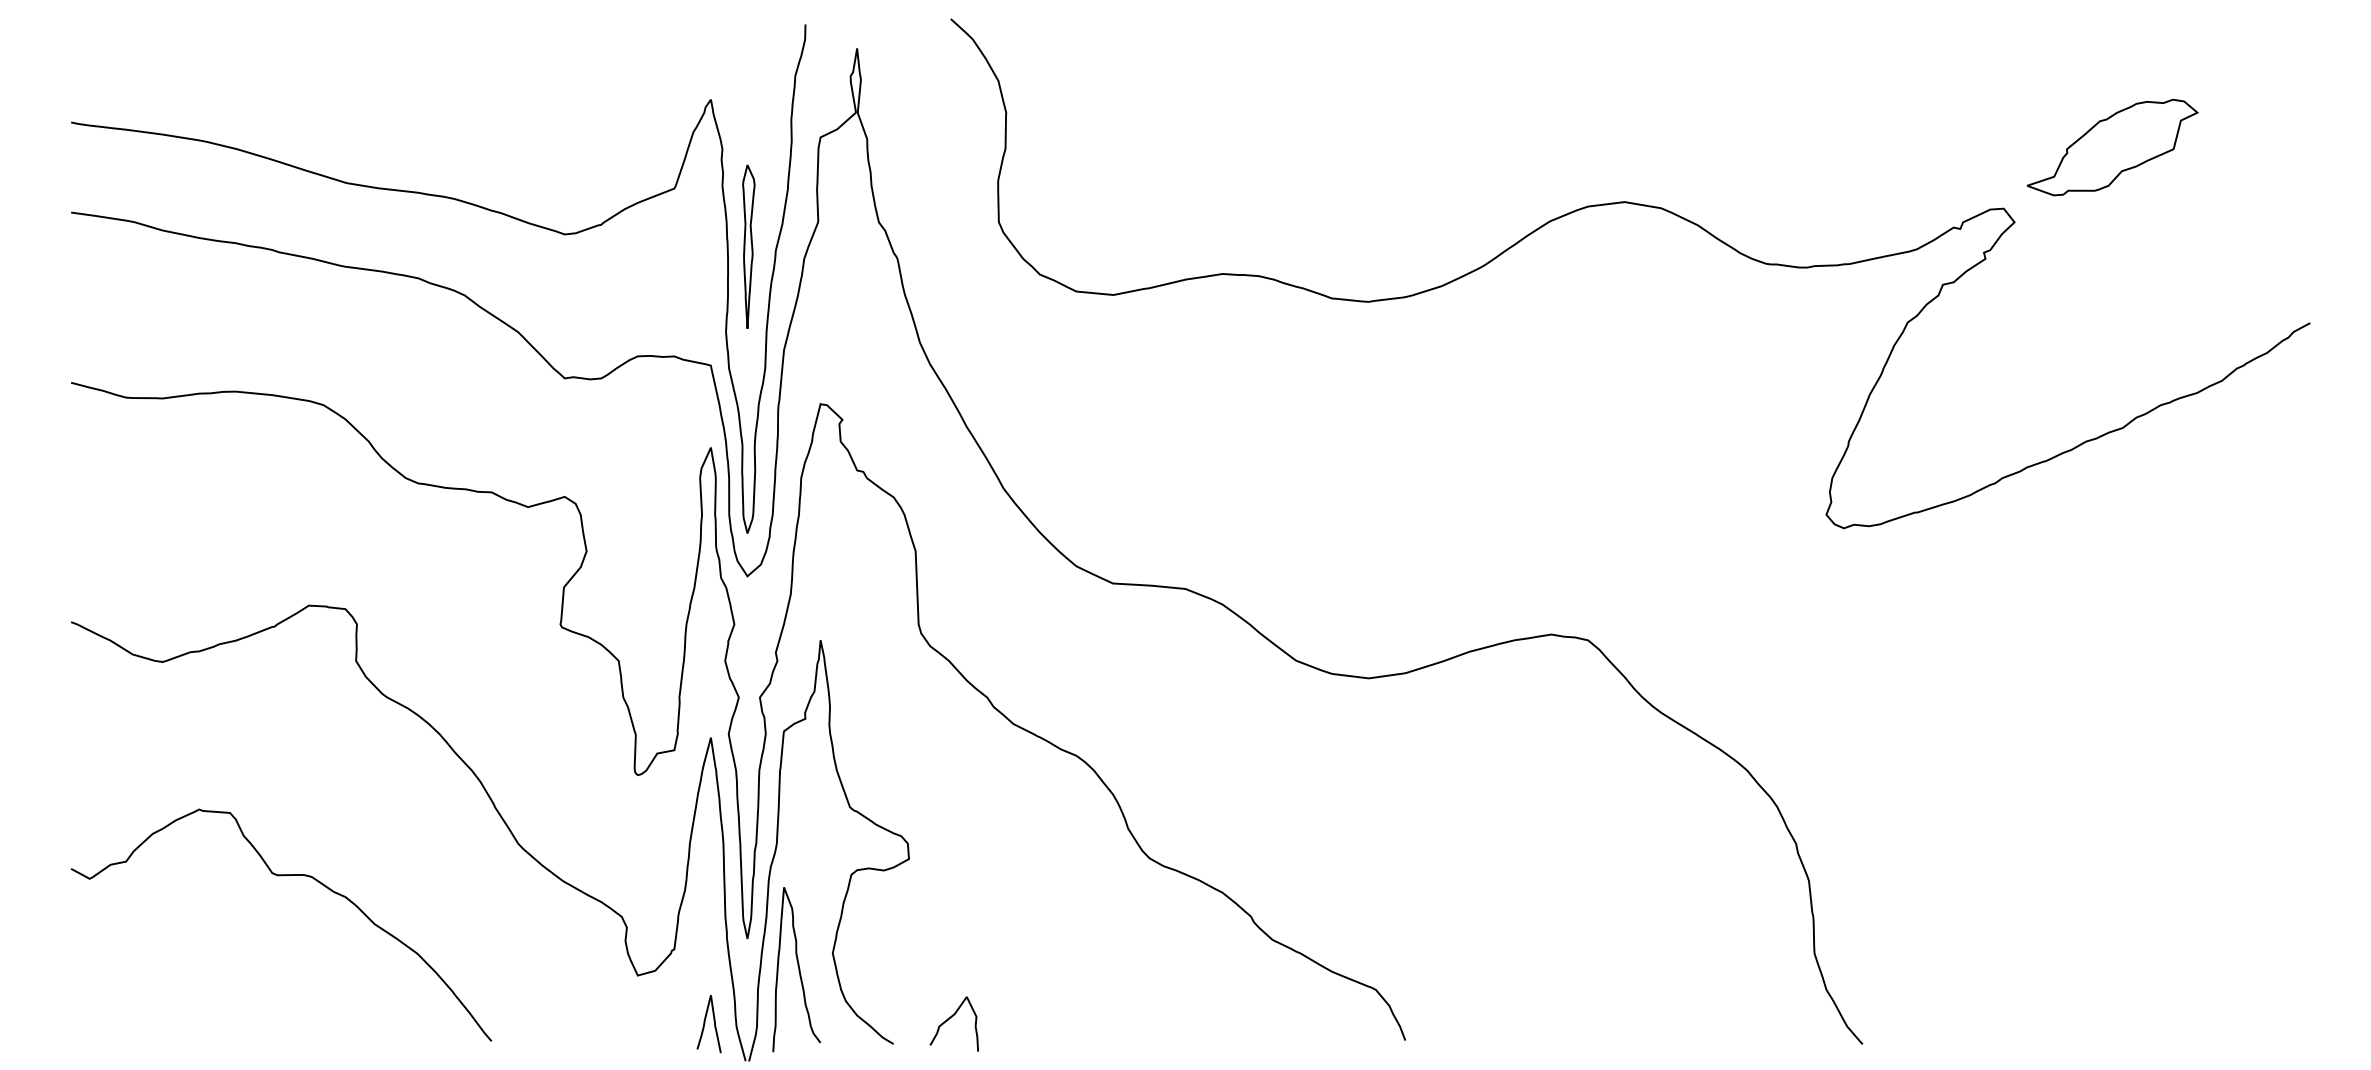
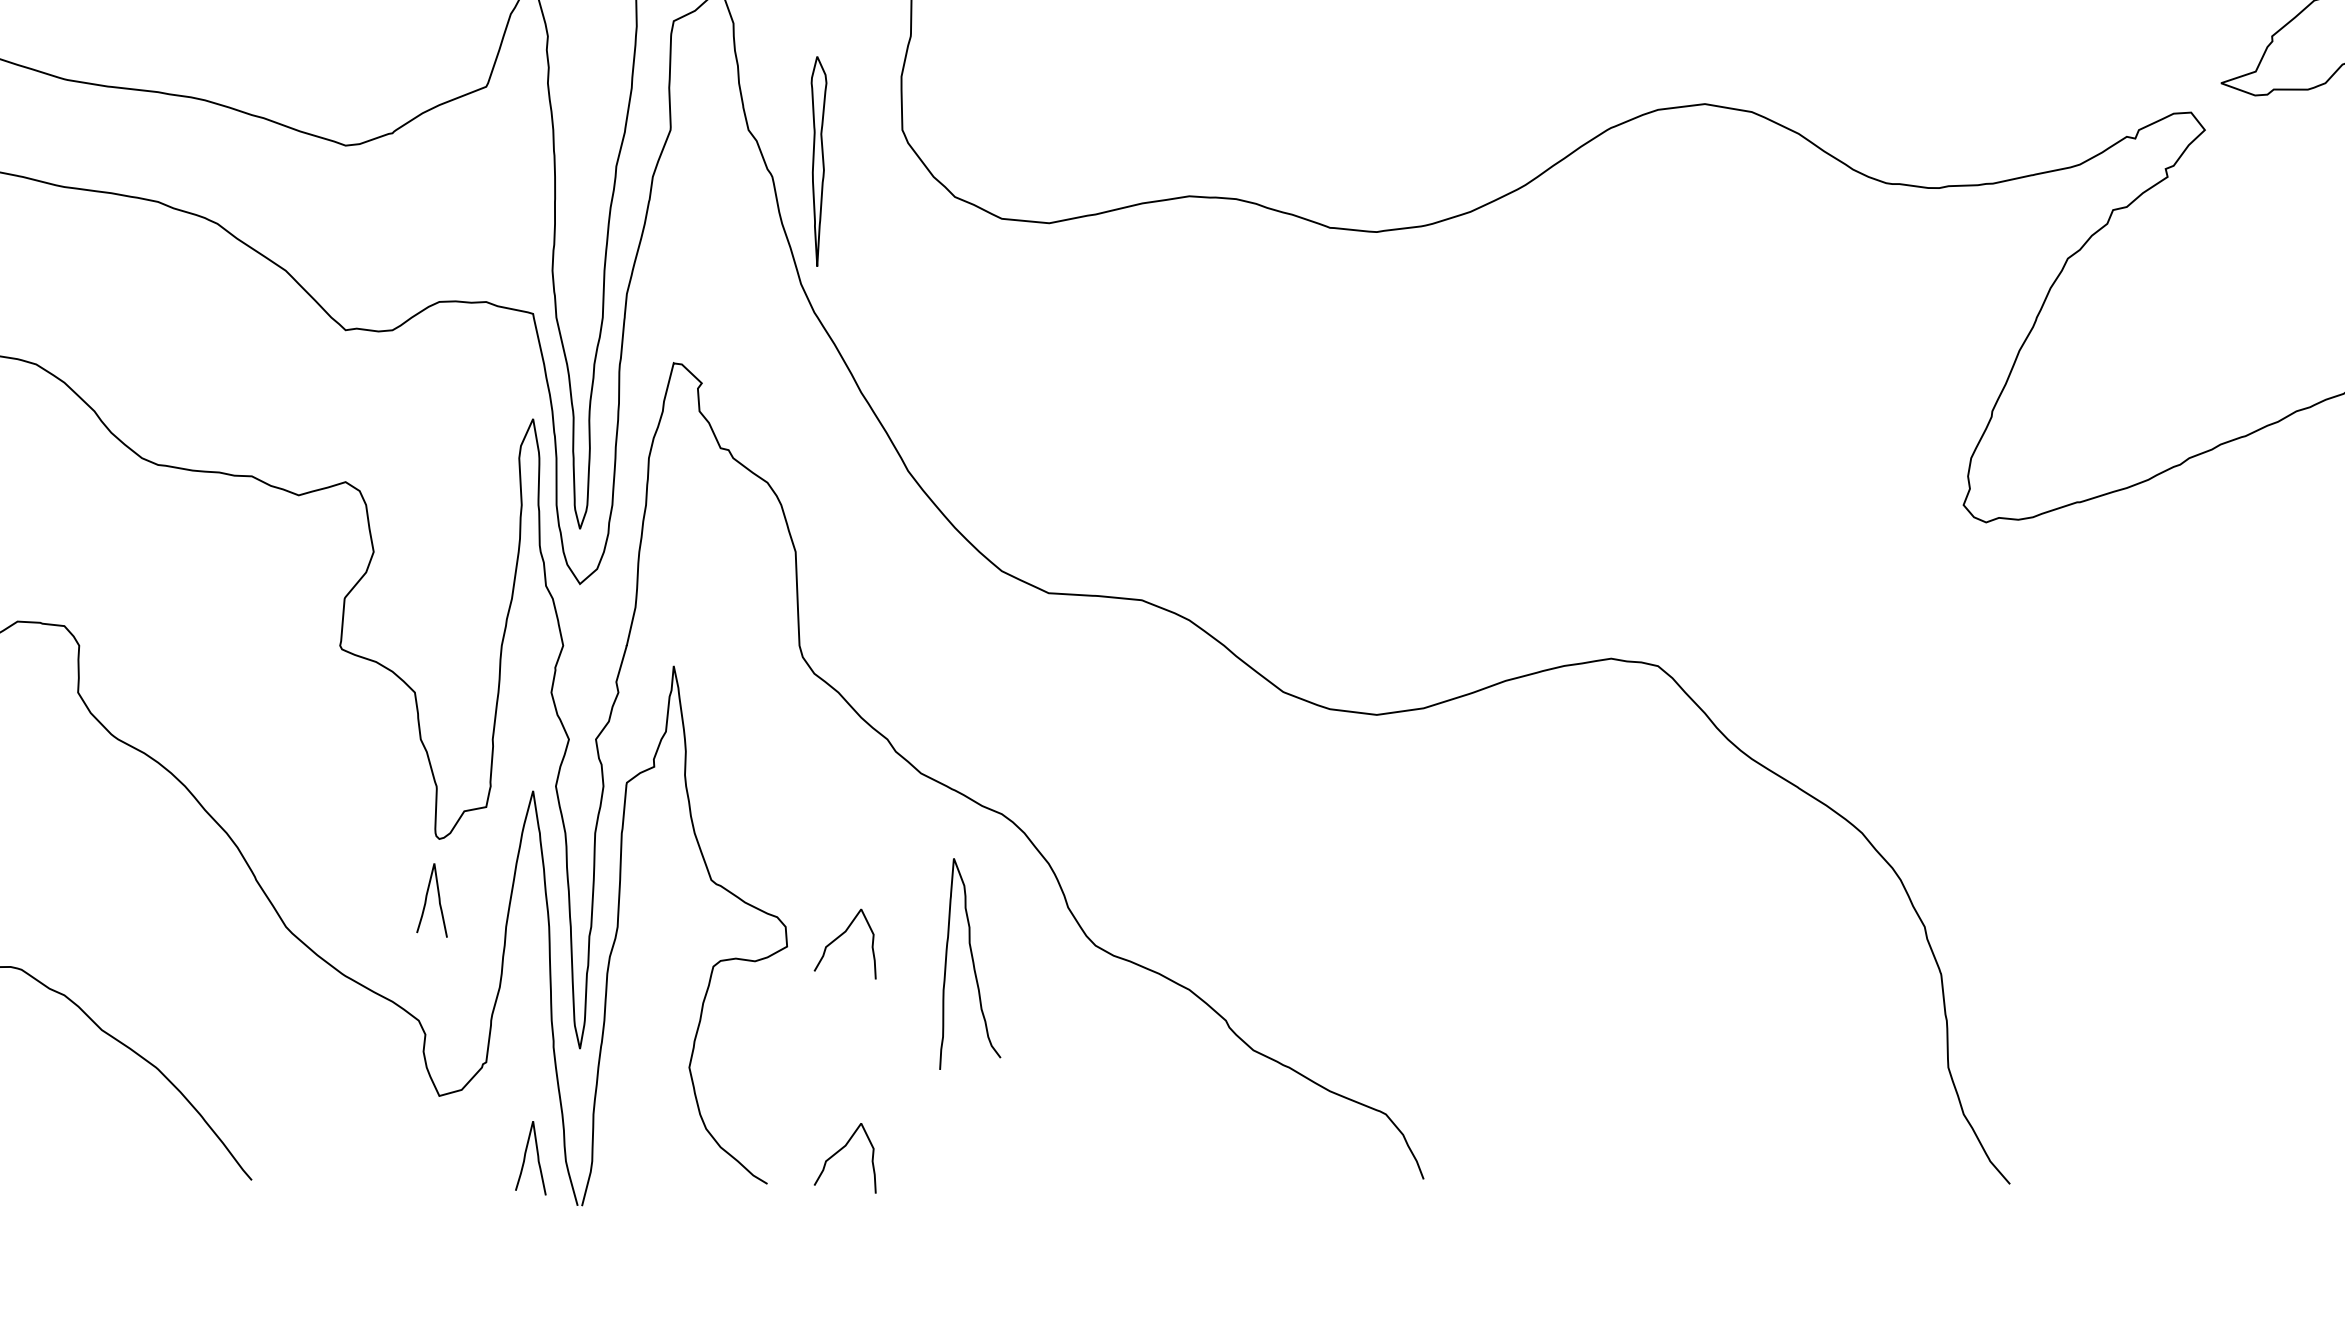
part: (748, 246) -> (818, 161), moved
curve: (628, 822) -> (427, 899), added
curve: (949, 852) -> (839, 938), added
curve: (798, 969) -> (972, 963), moved

